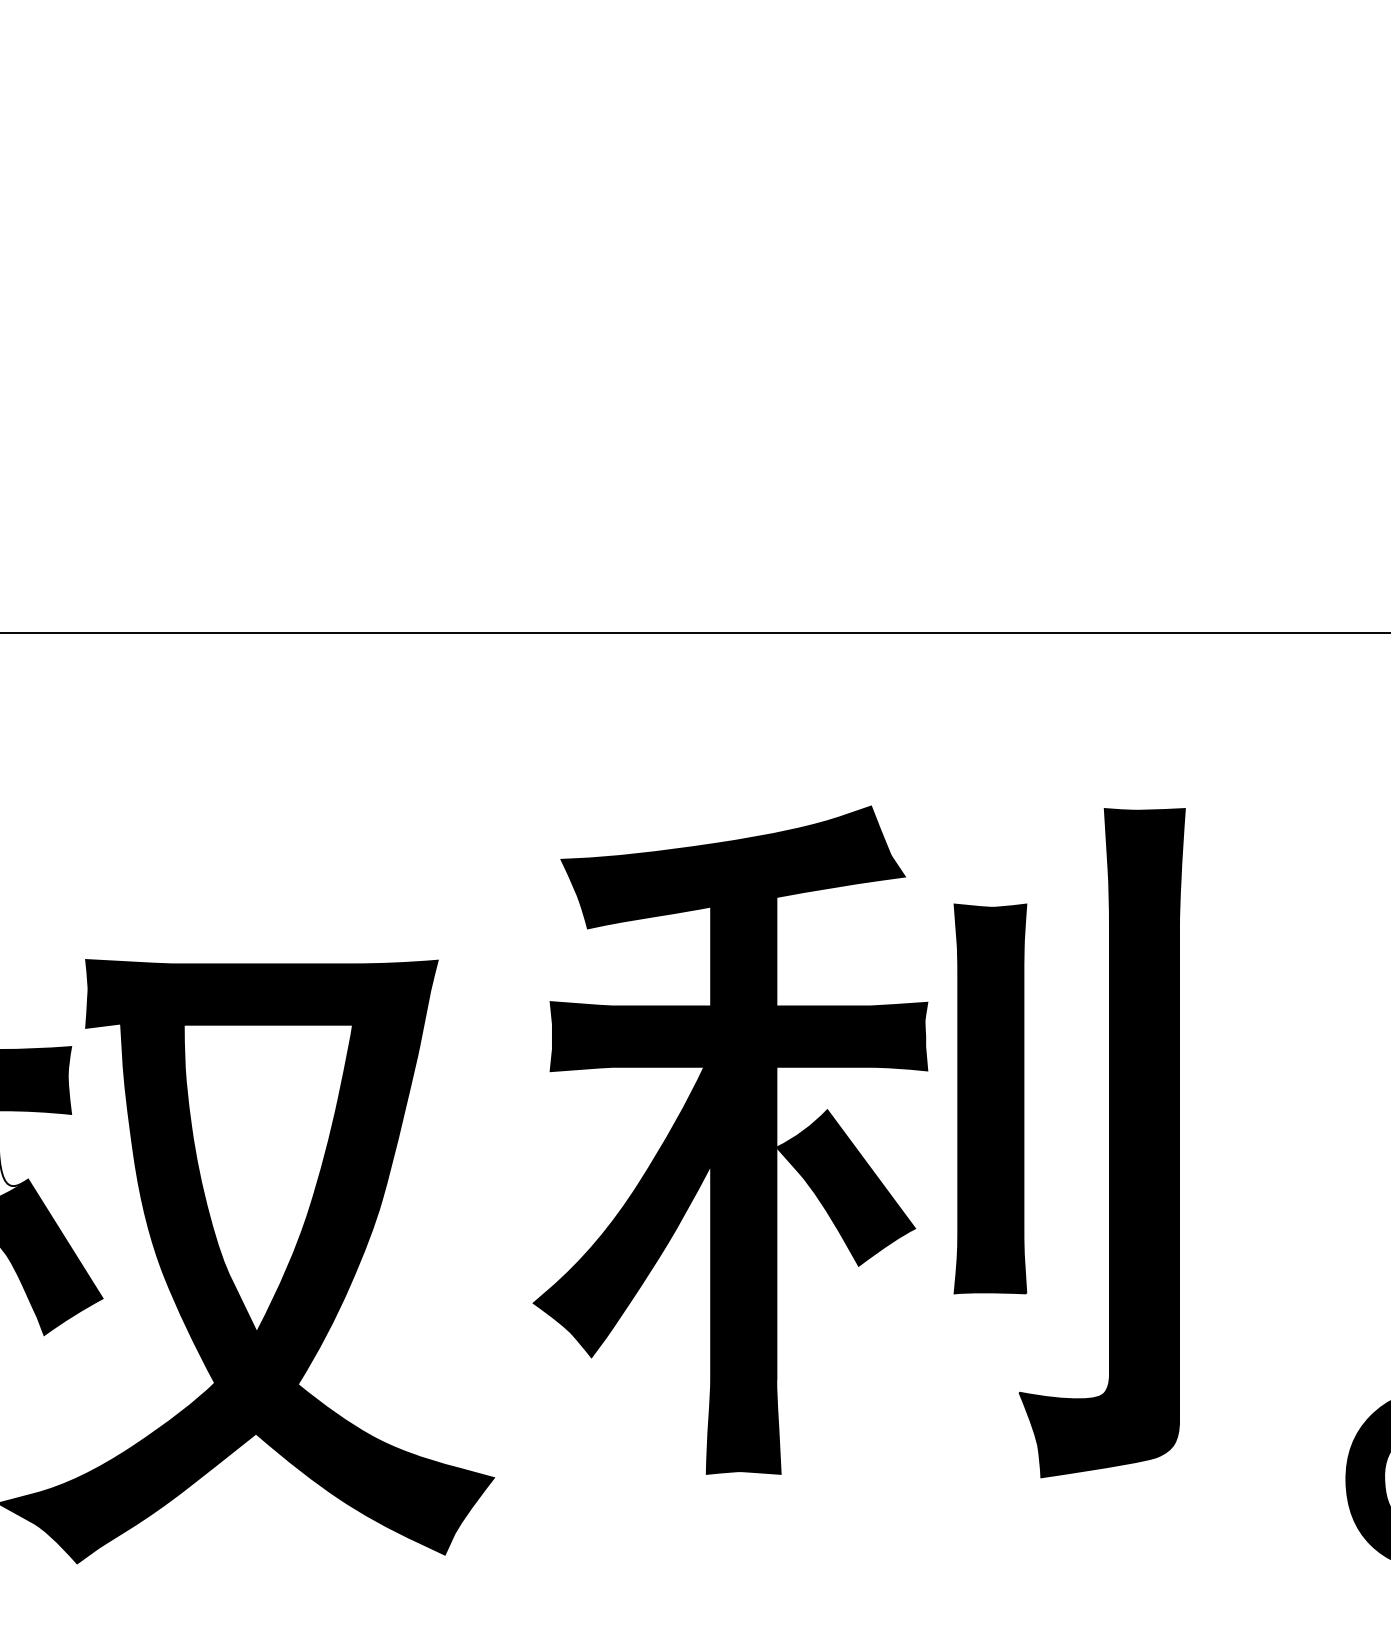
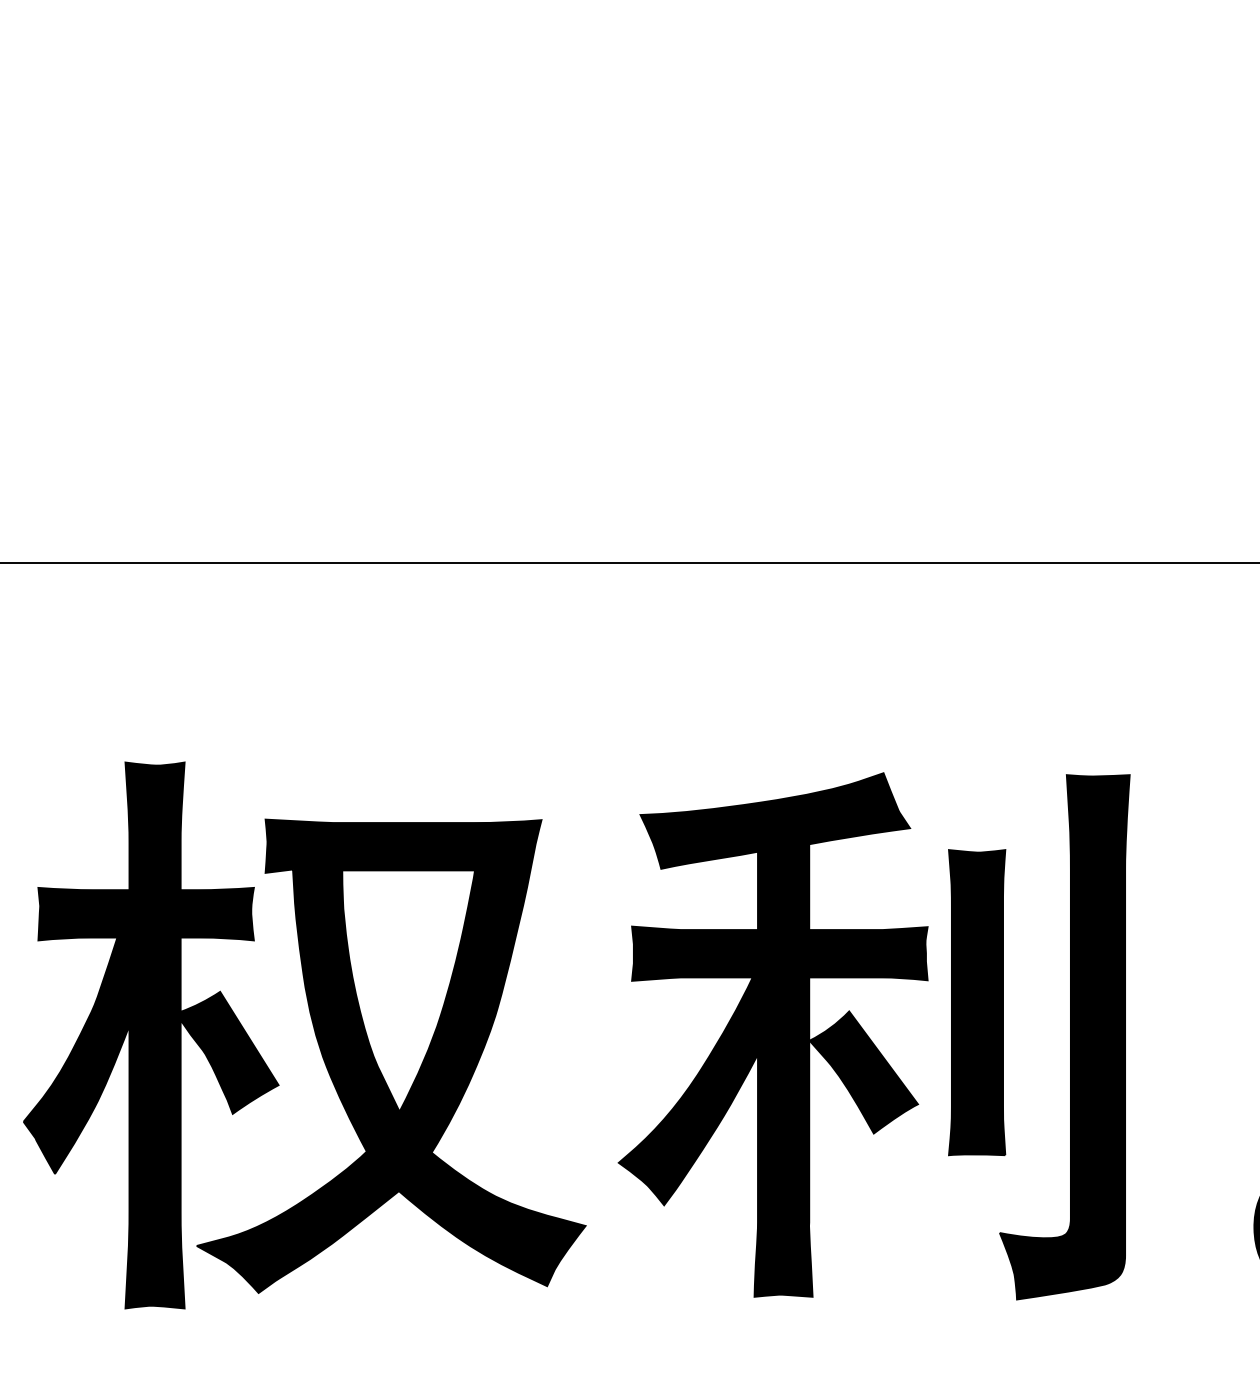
part: (858, 1142) -> (873, 1036), moved

